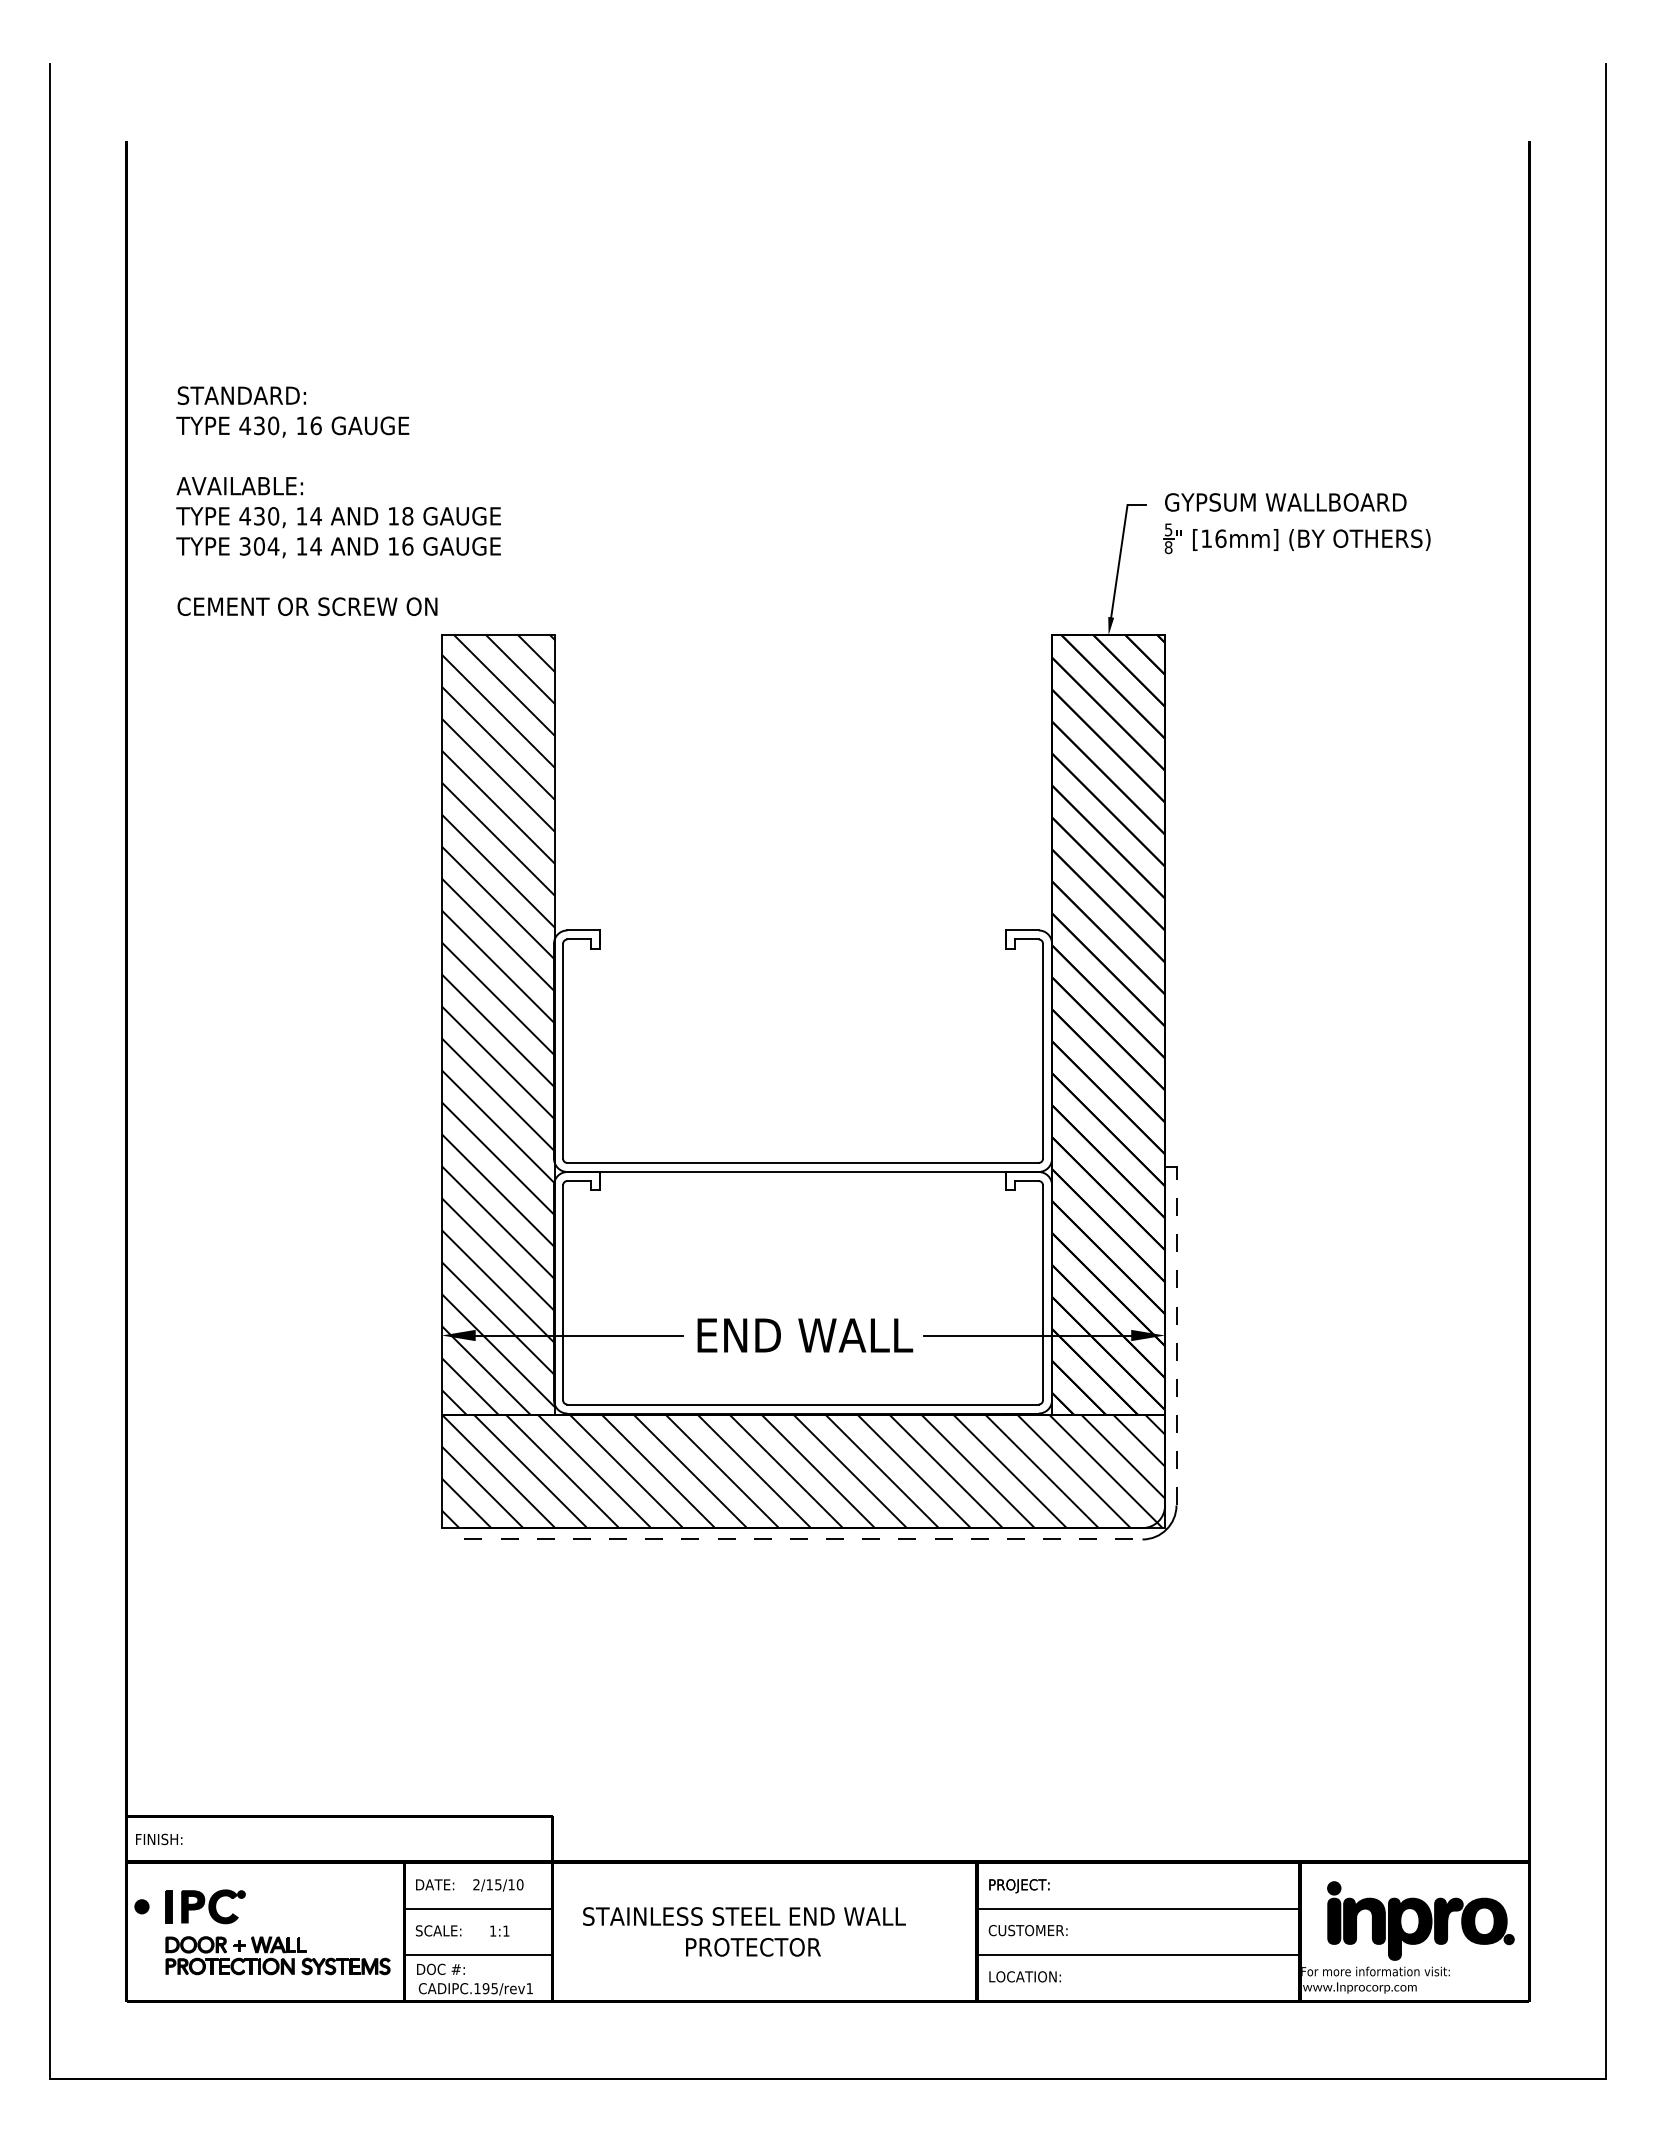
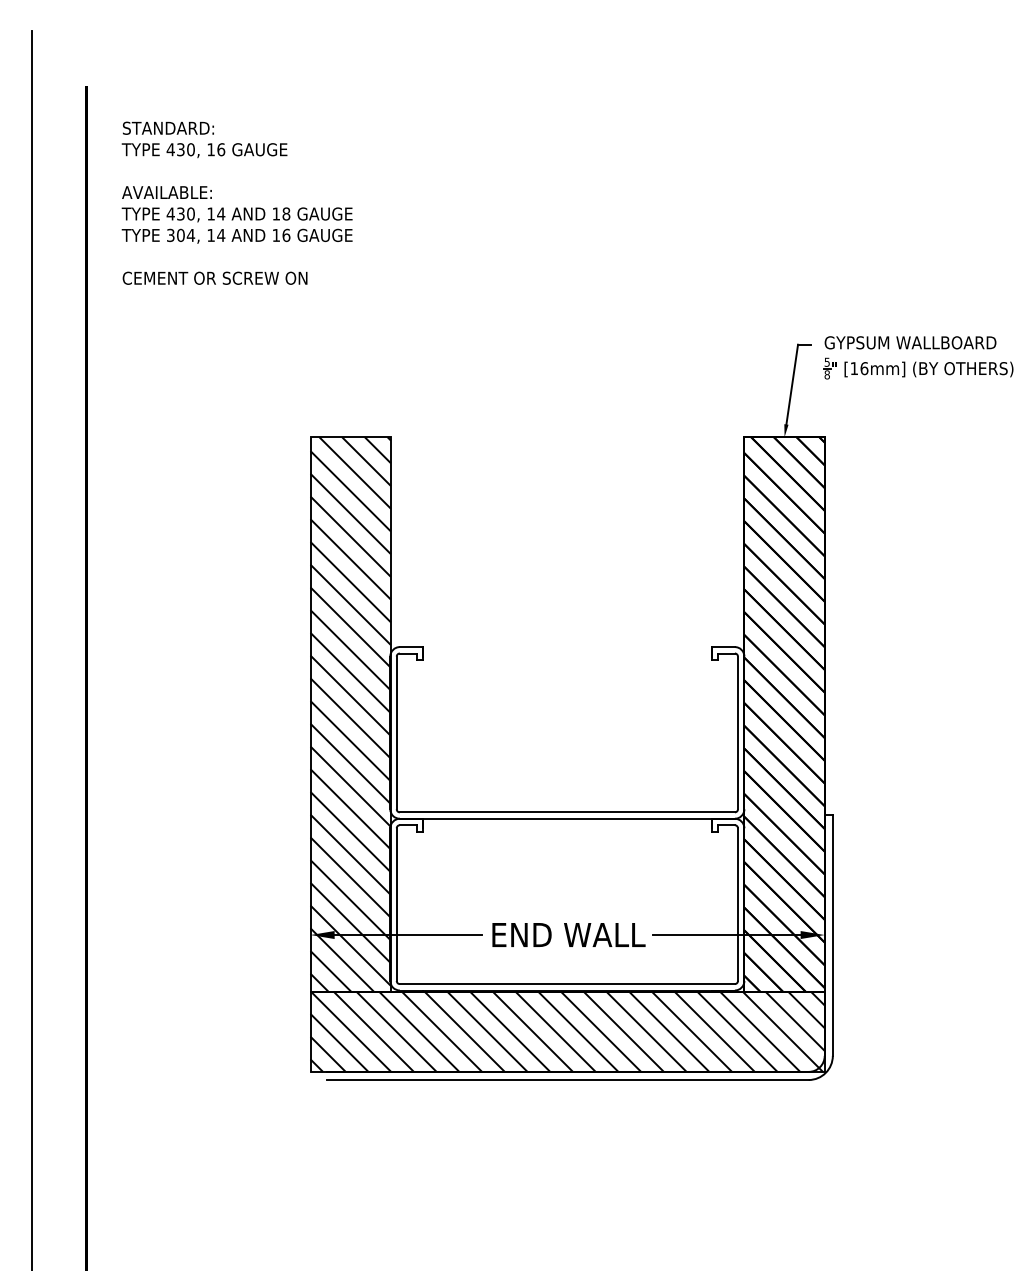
text: (338, 500) -> (237, 202), moved
line: (1176, 1335) -> (832, 935), dashed -> solid
line: (803, 1539) -> (567, 1080), dashed -> solid

